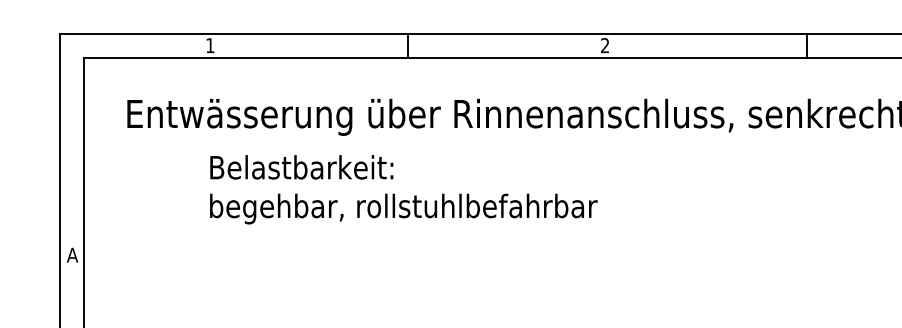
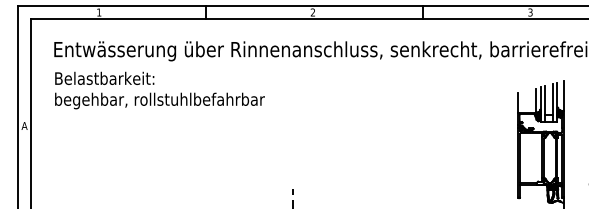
text: (402, 189) -> (159, 90), moved

